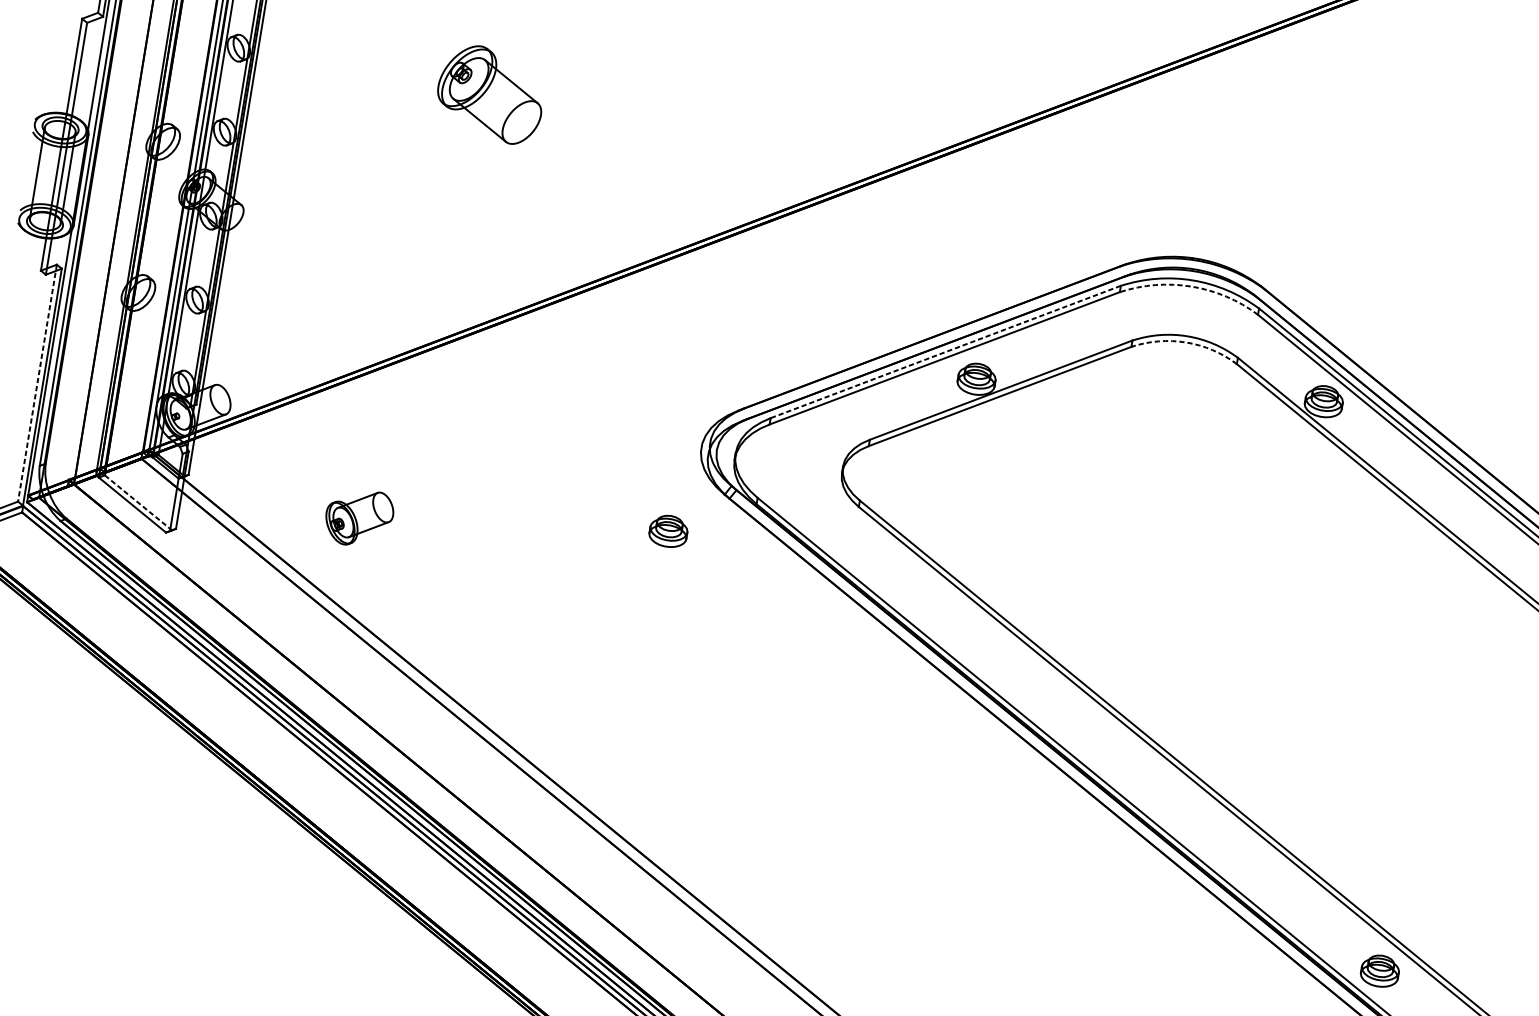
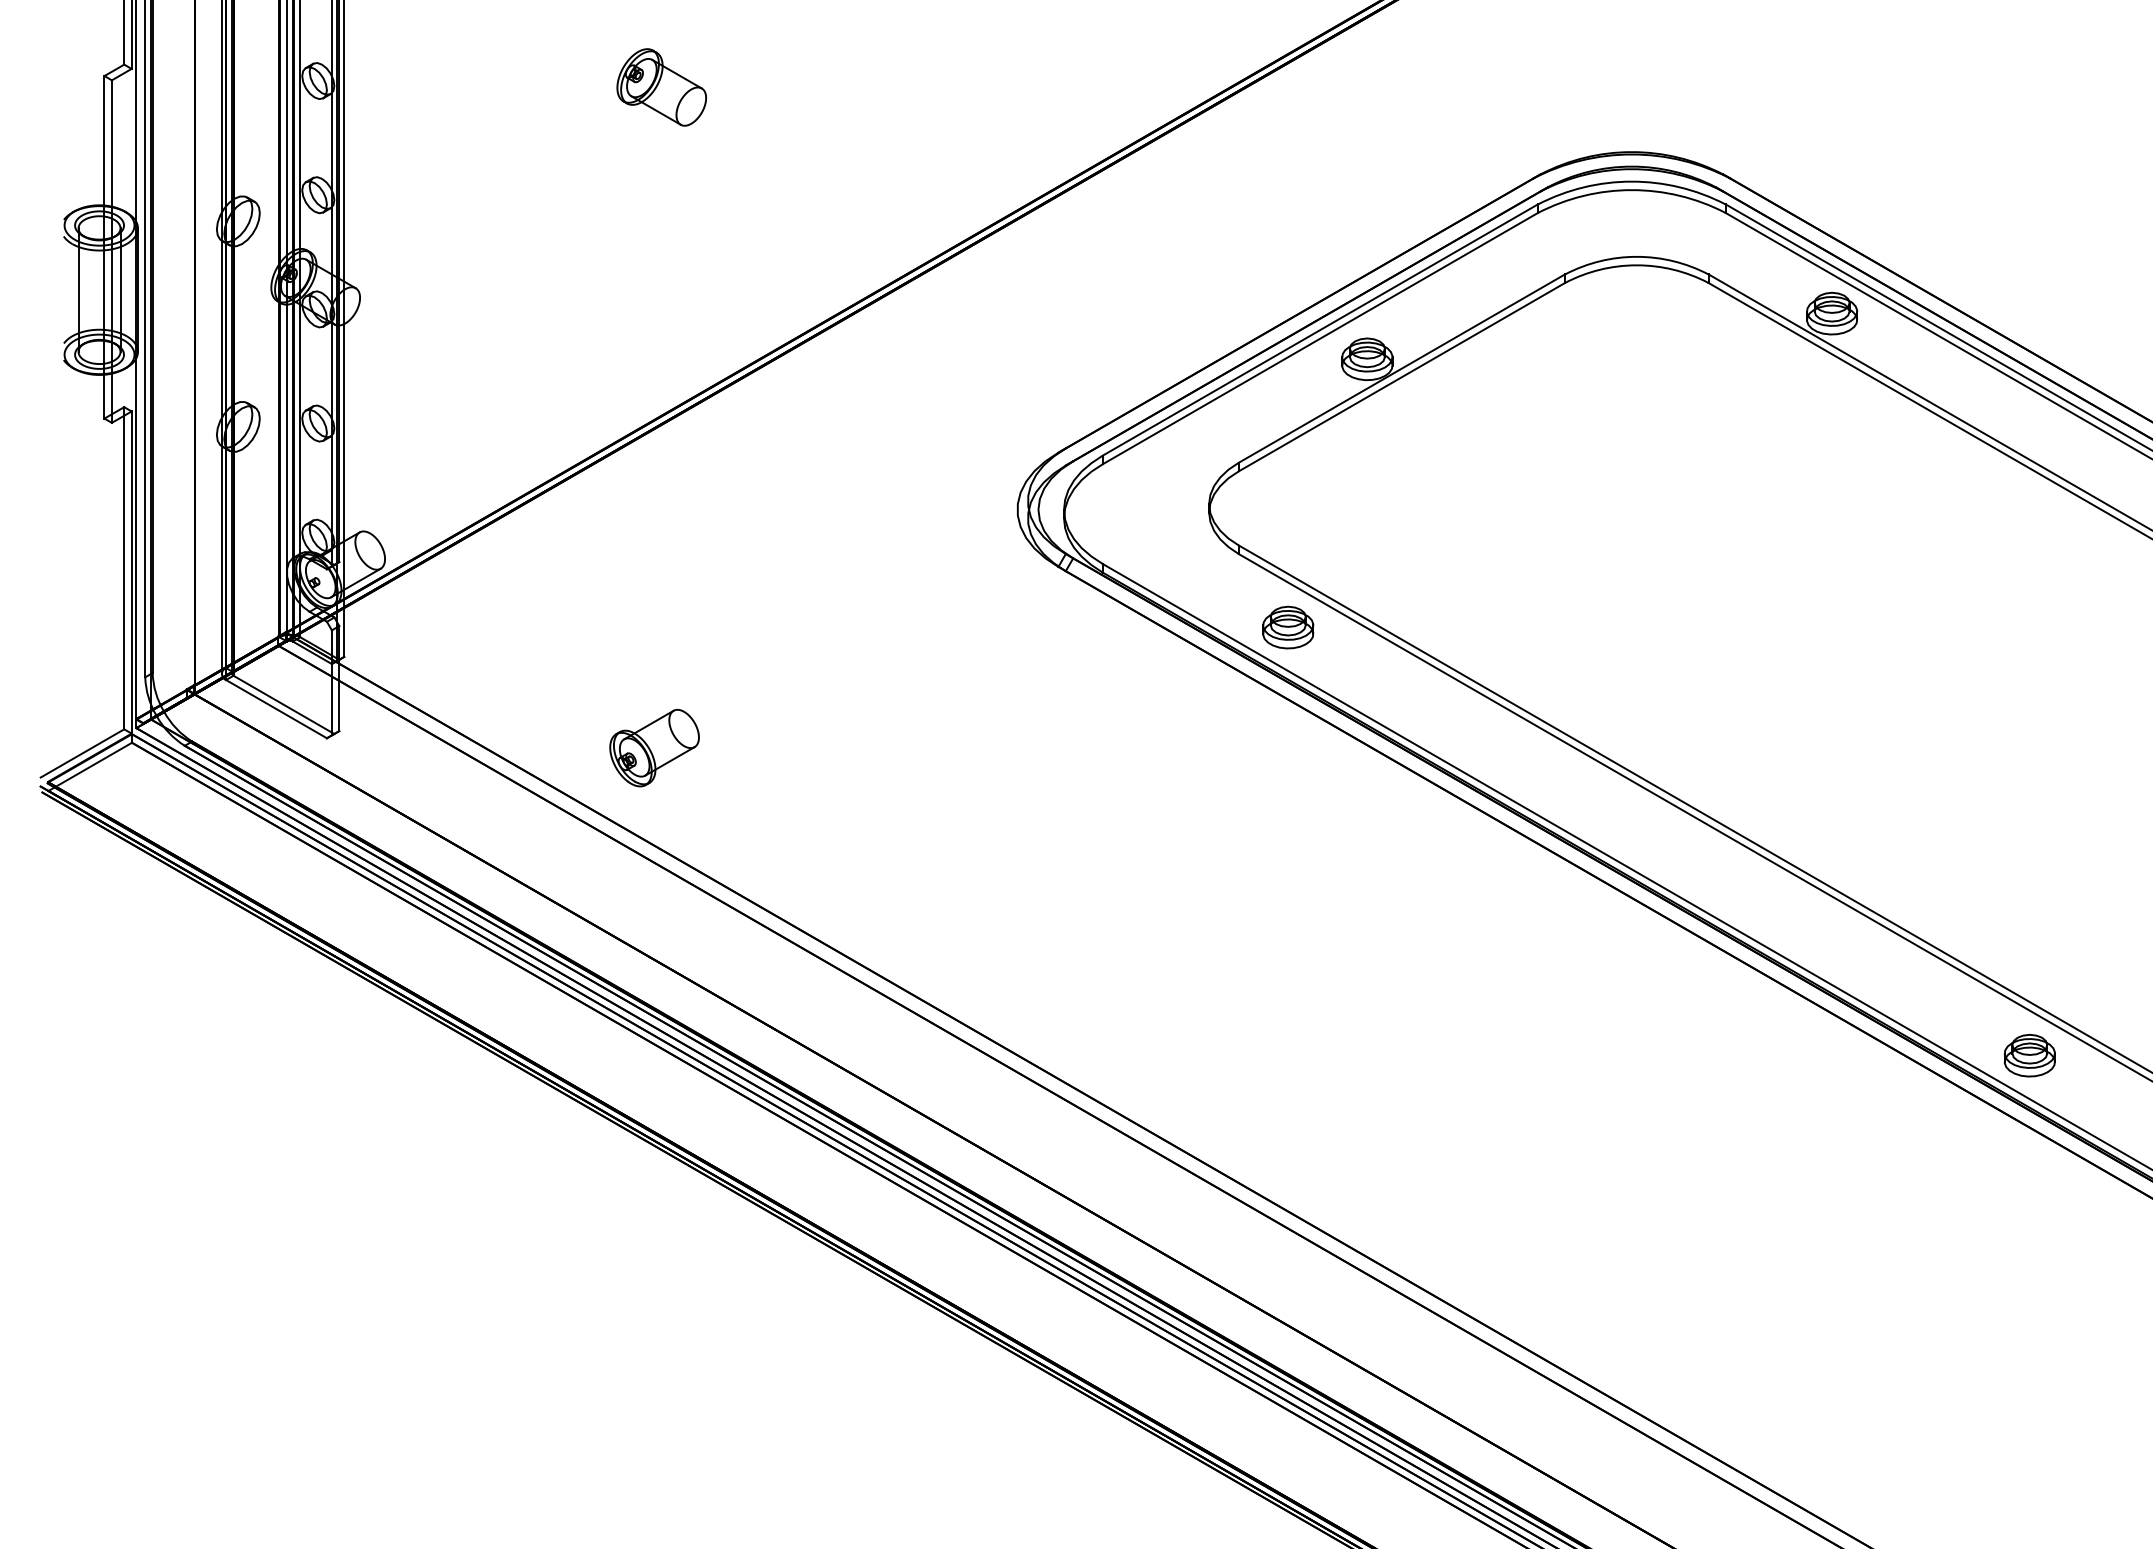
part: (490, 94) -> (661, 87), size x0.62
arc: (1191, 286) -> (1631, 190), dashed -> solid
arc: (1186, 342) -> (1636, 265), dashed -> solid
line: (945, 352) -> (1319, 330), dashed -> solid
line: (37, 383) -> (124, 568), dashed -> solid
line: (138, 503) -> (284, 705), dashed -> solid
part: (359, 517) -> (654, 747), moved
part: (668, 531) -> (1288, 627), moved

